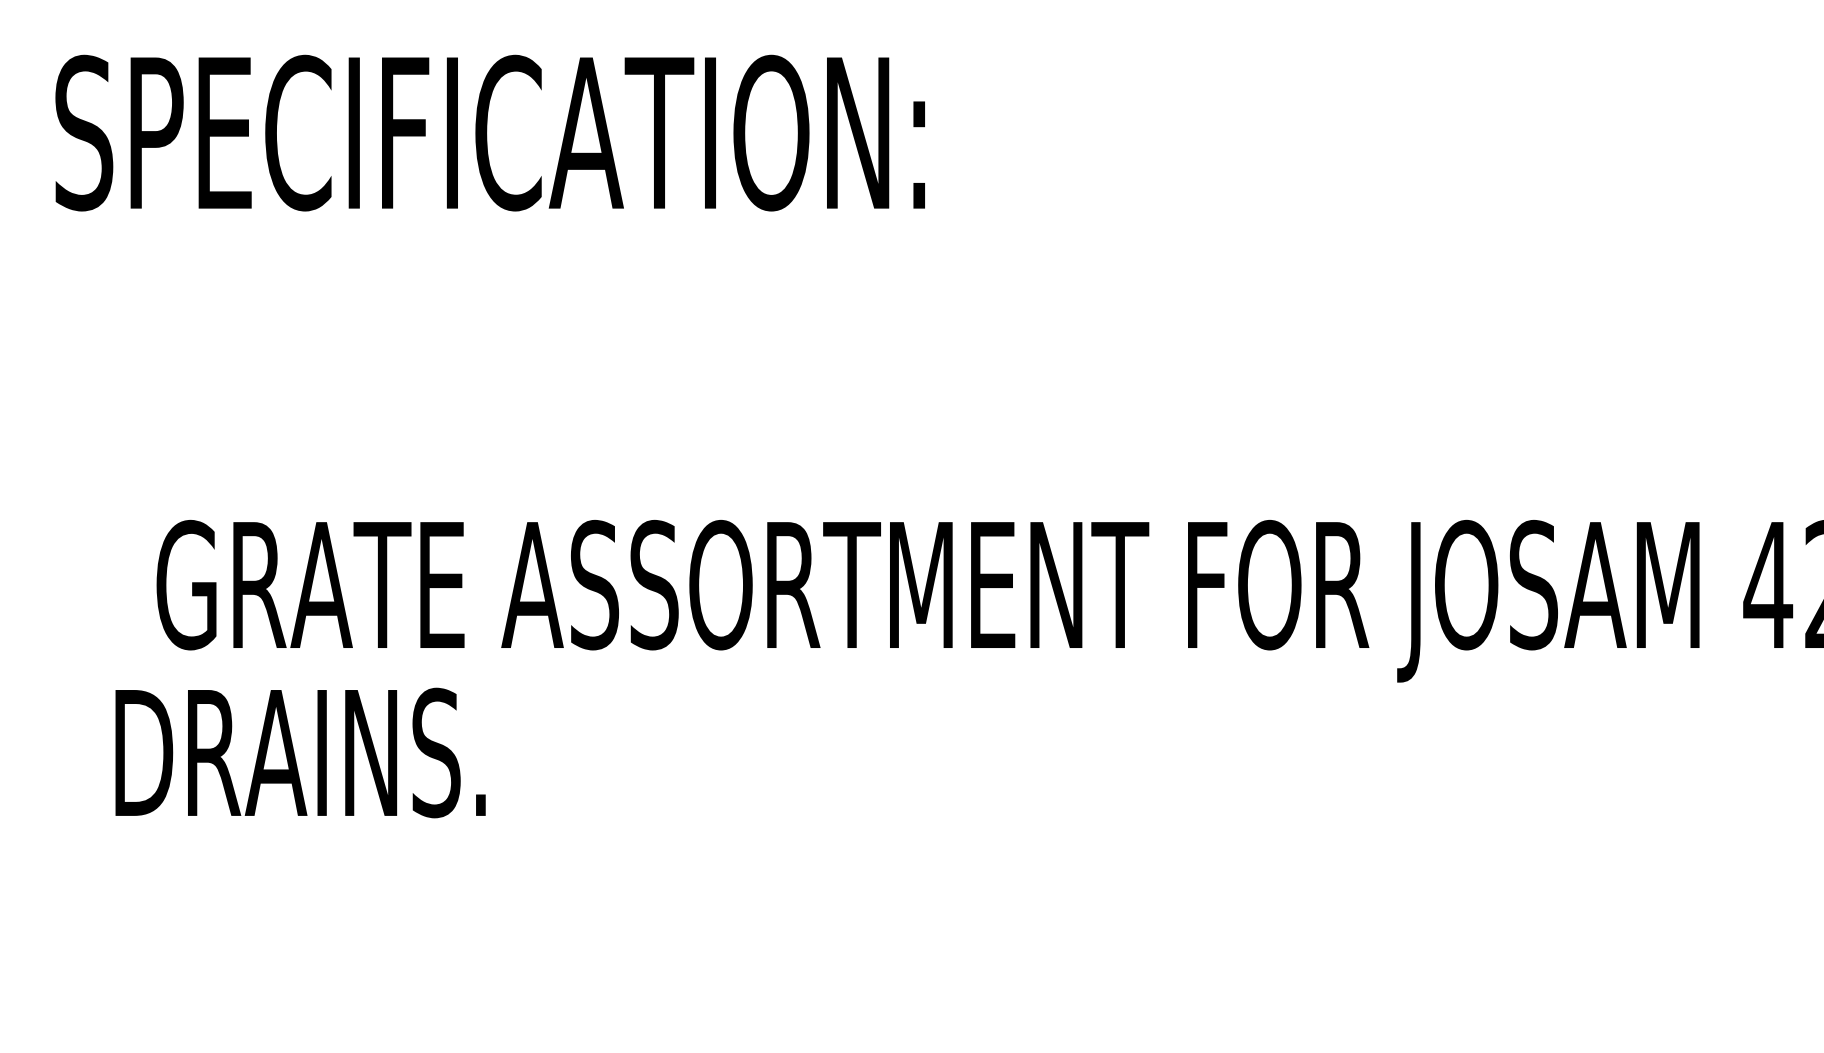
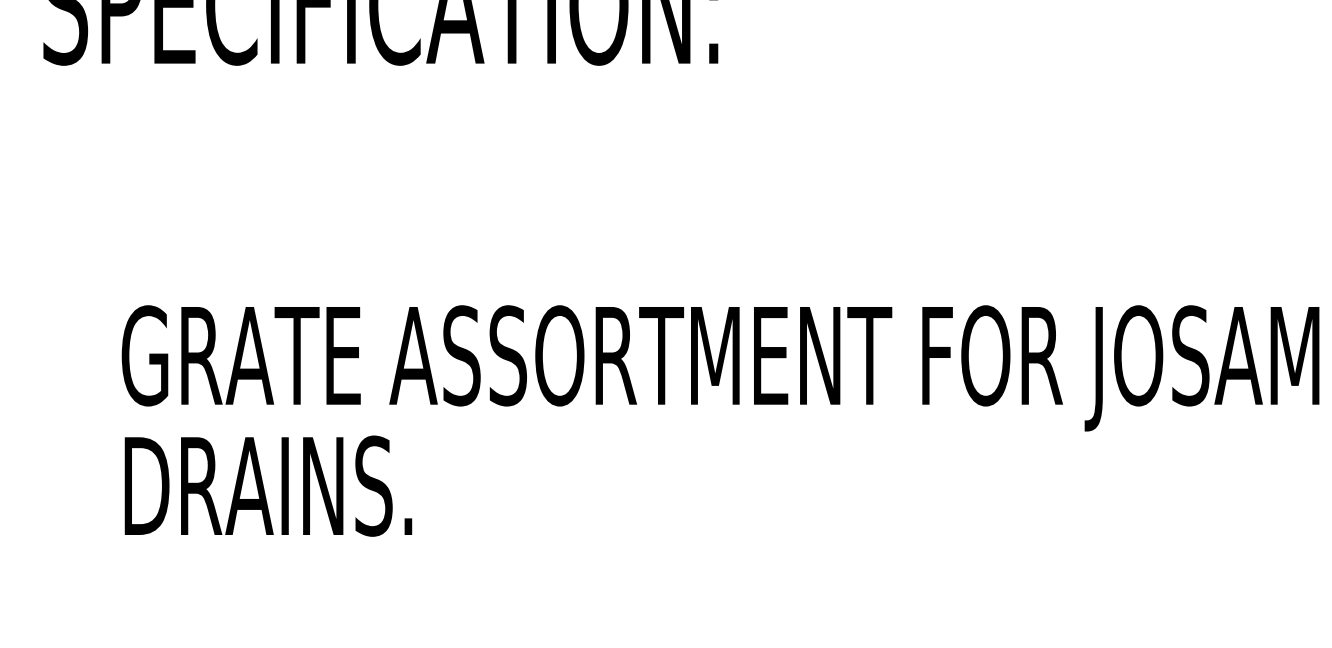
text: (300, 752) -> (268, 485), moved

